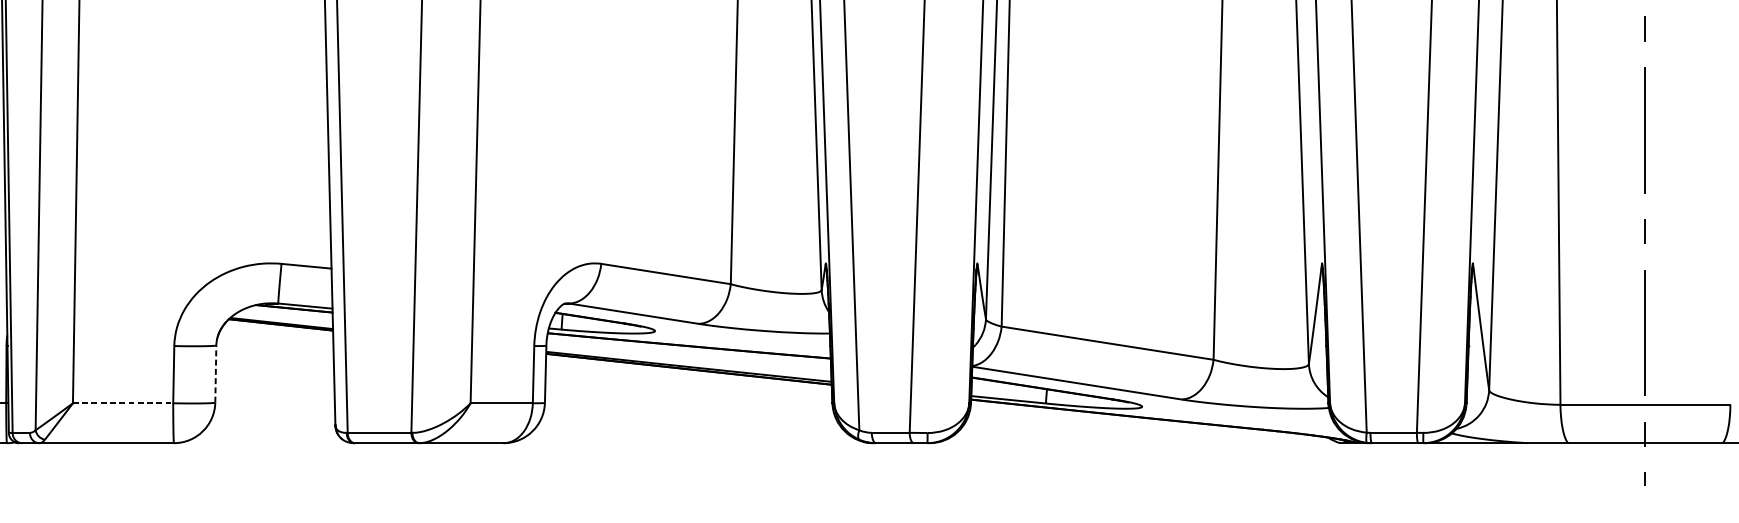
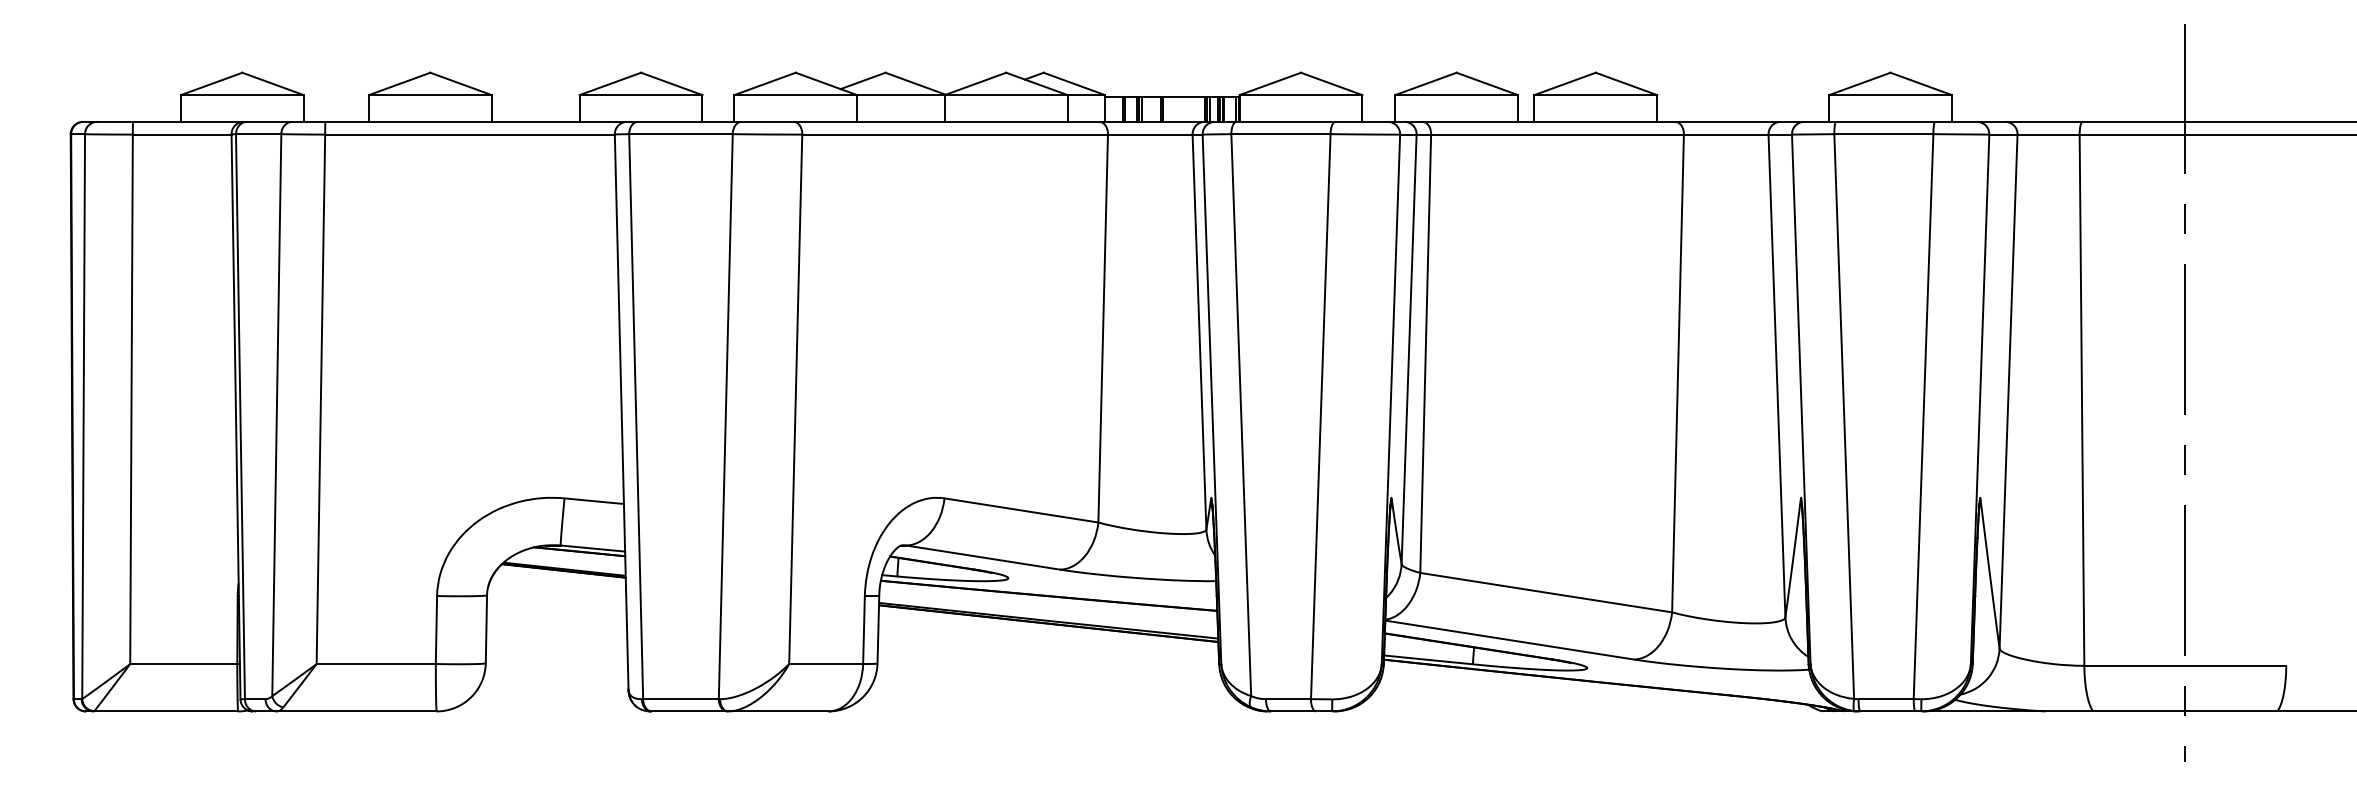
line: (215, 374) -> (486, 629), dashed -> solid
line: (123, 403) -> (376, 664), dashed -> solid

